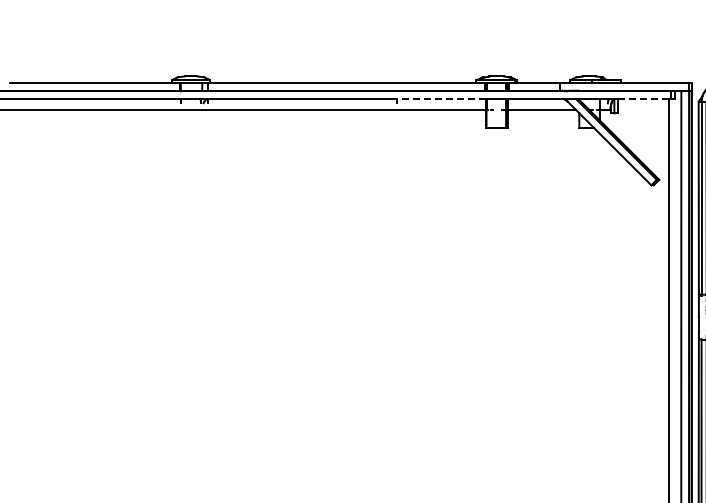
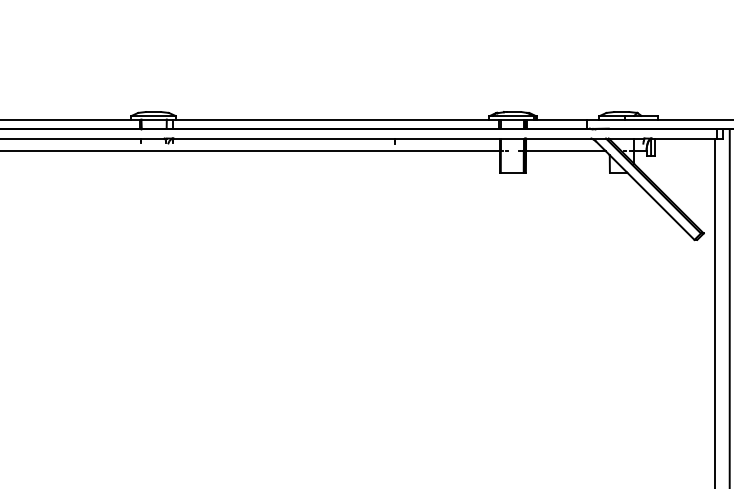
line: (441, 99) -> (447, 139), dashed -> solid
line: (643, 99) -> (685, 139), dashed -> solid

